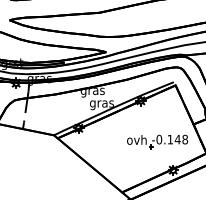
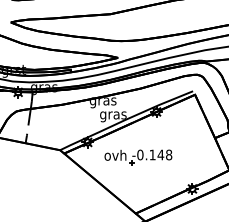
part: (157, 141) -> (138, 157), moved

